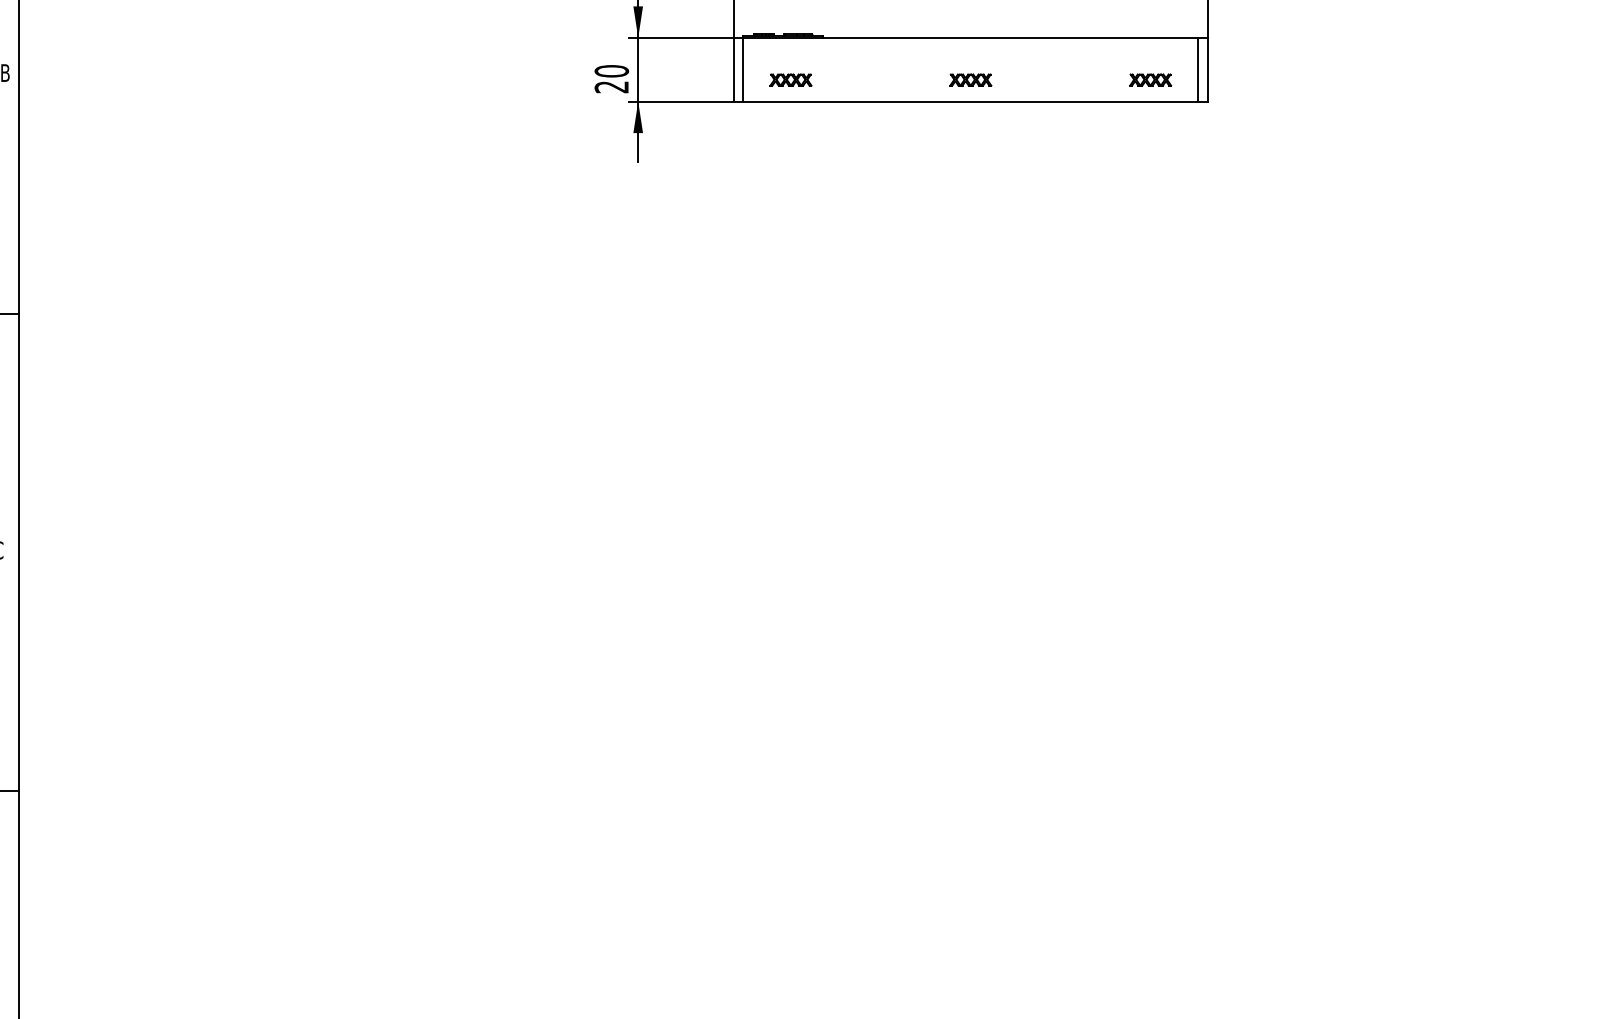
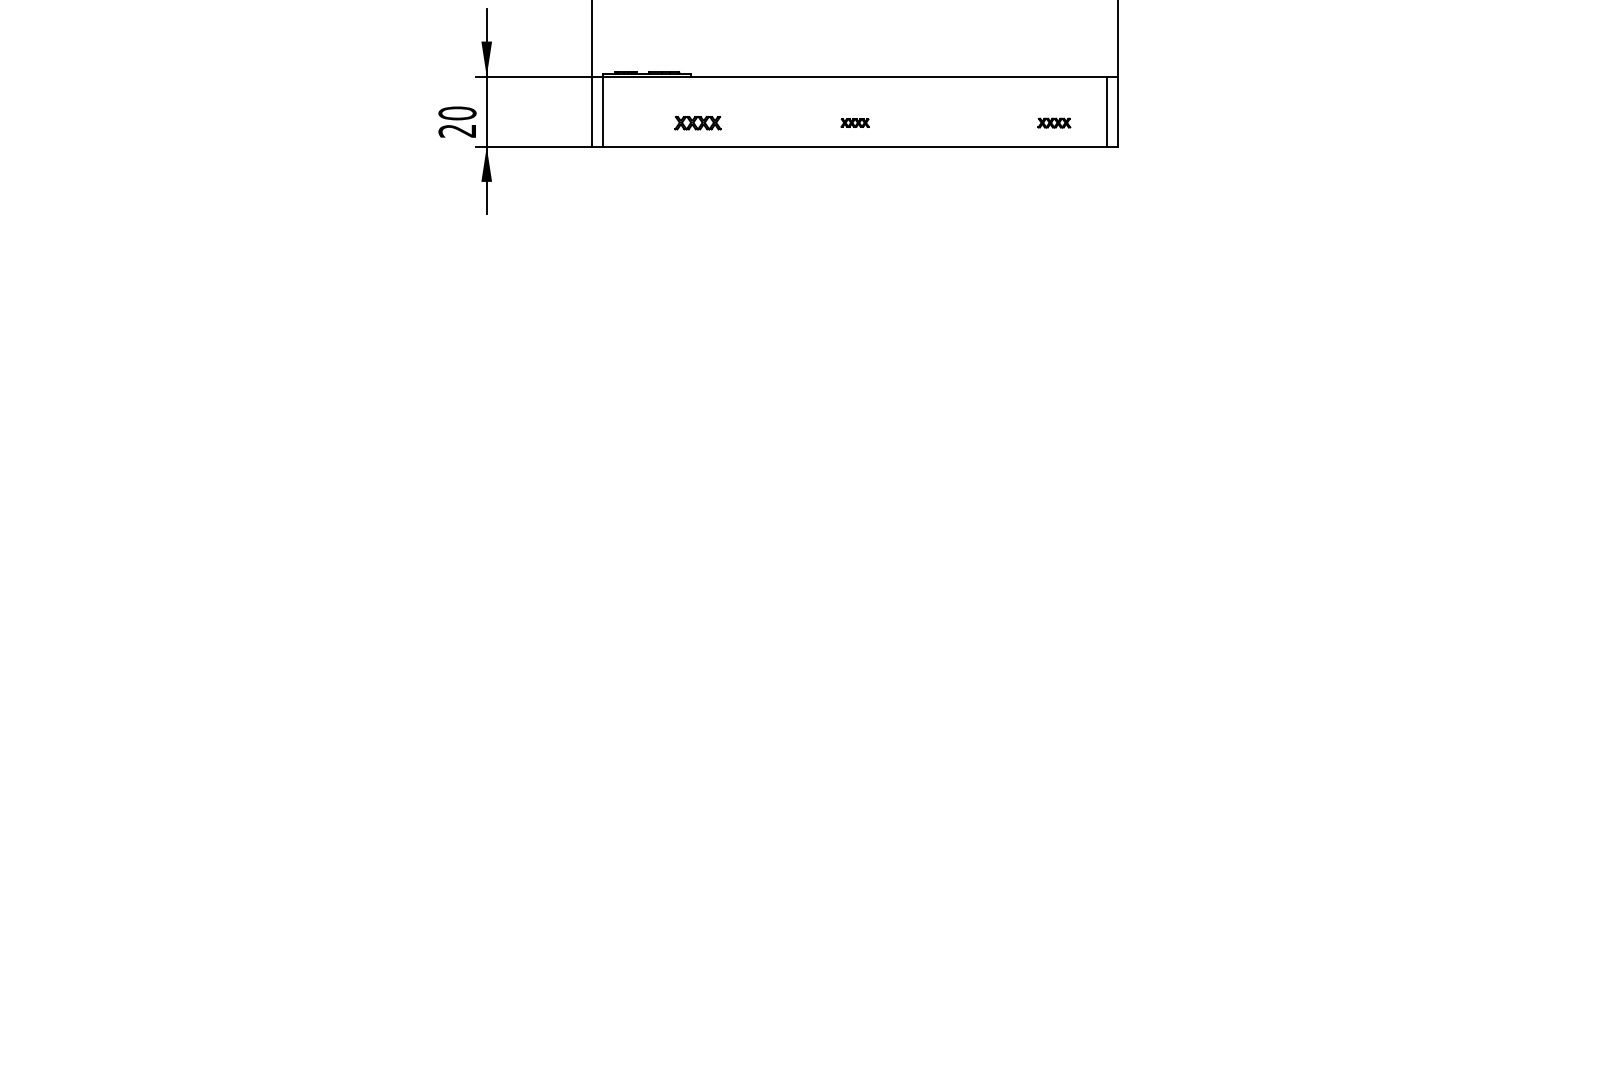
part: (790, 79) -> (697, 122), moved
part: (970, 79) -> (854, 122), size x0.6
part: (1150, 79) -> (1054, 122), size x0.7

